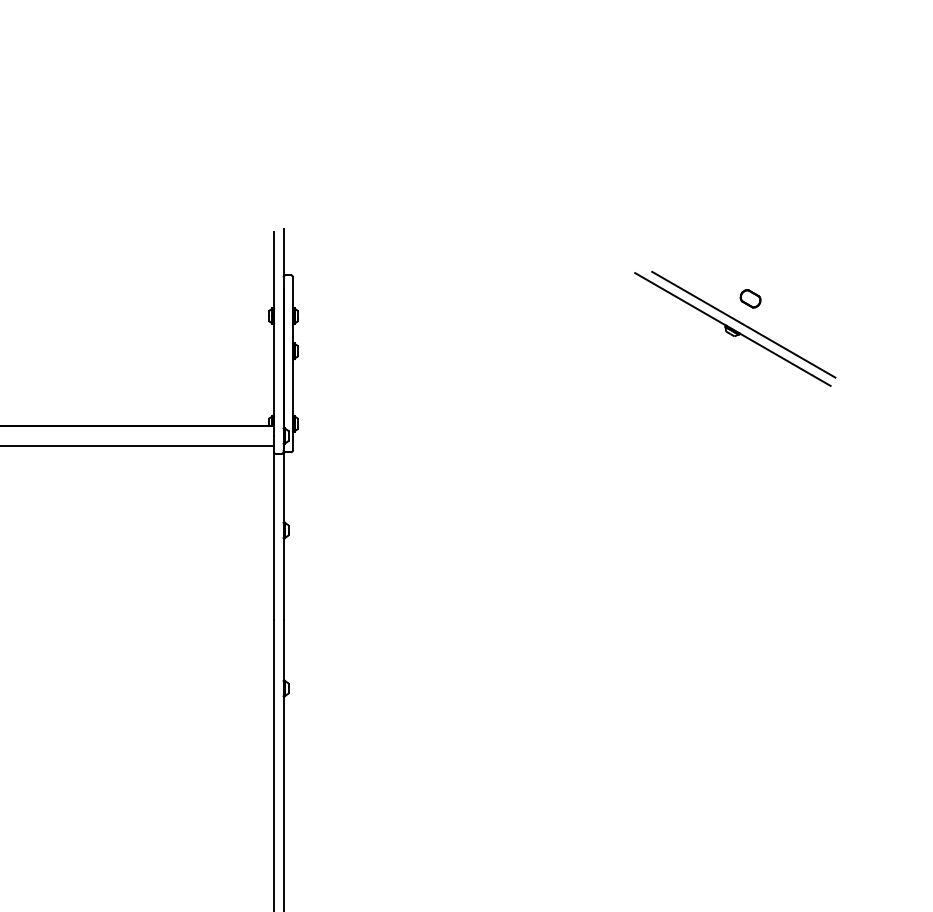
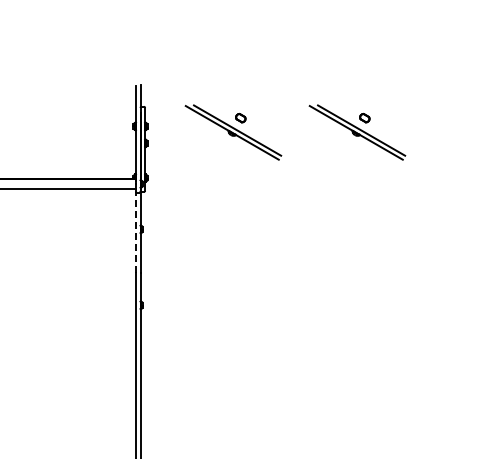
part: (477, 328) -> (233, 132), added
line: (273, 534) -> (135, 231), solid -> dashed

